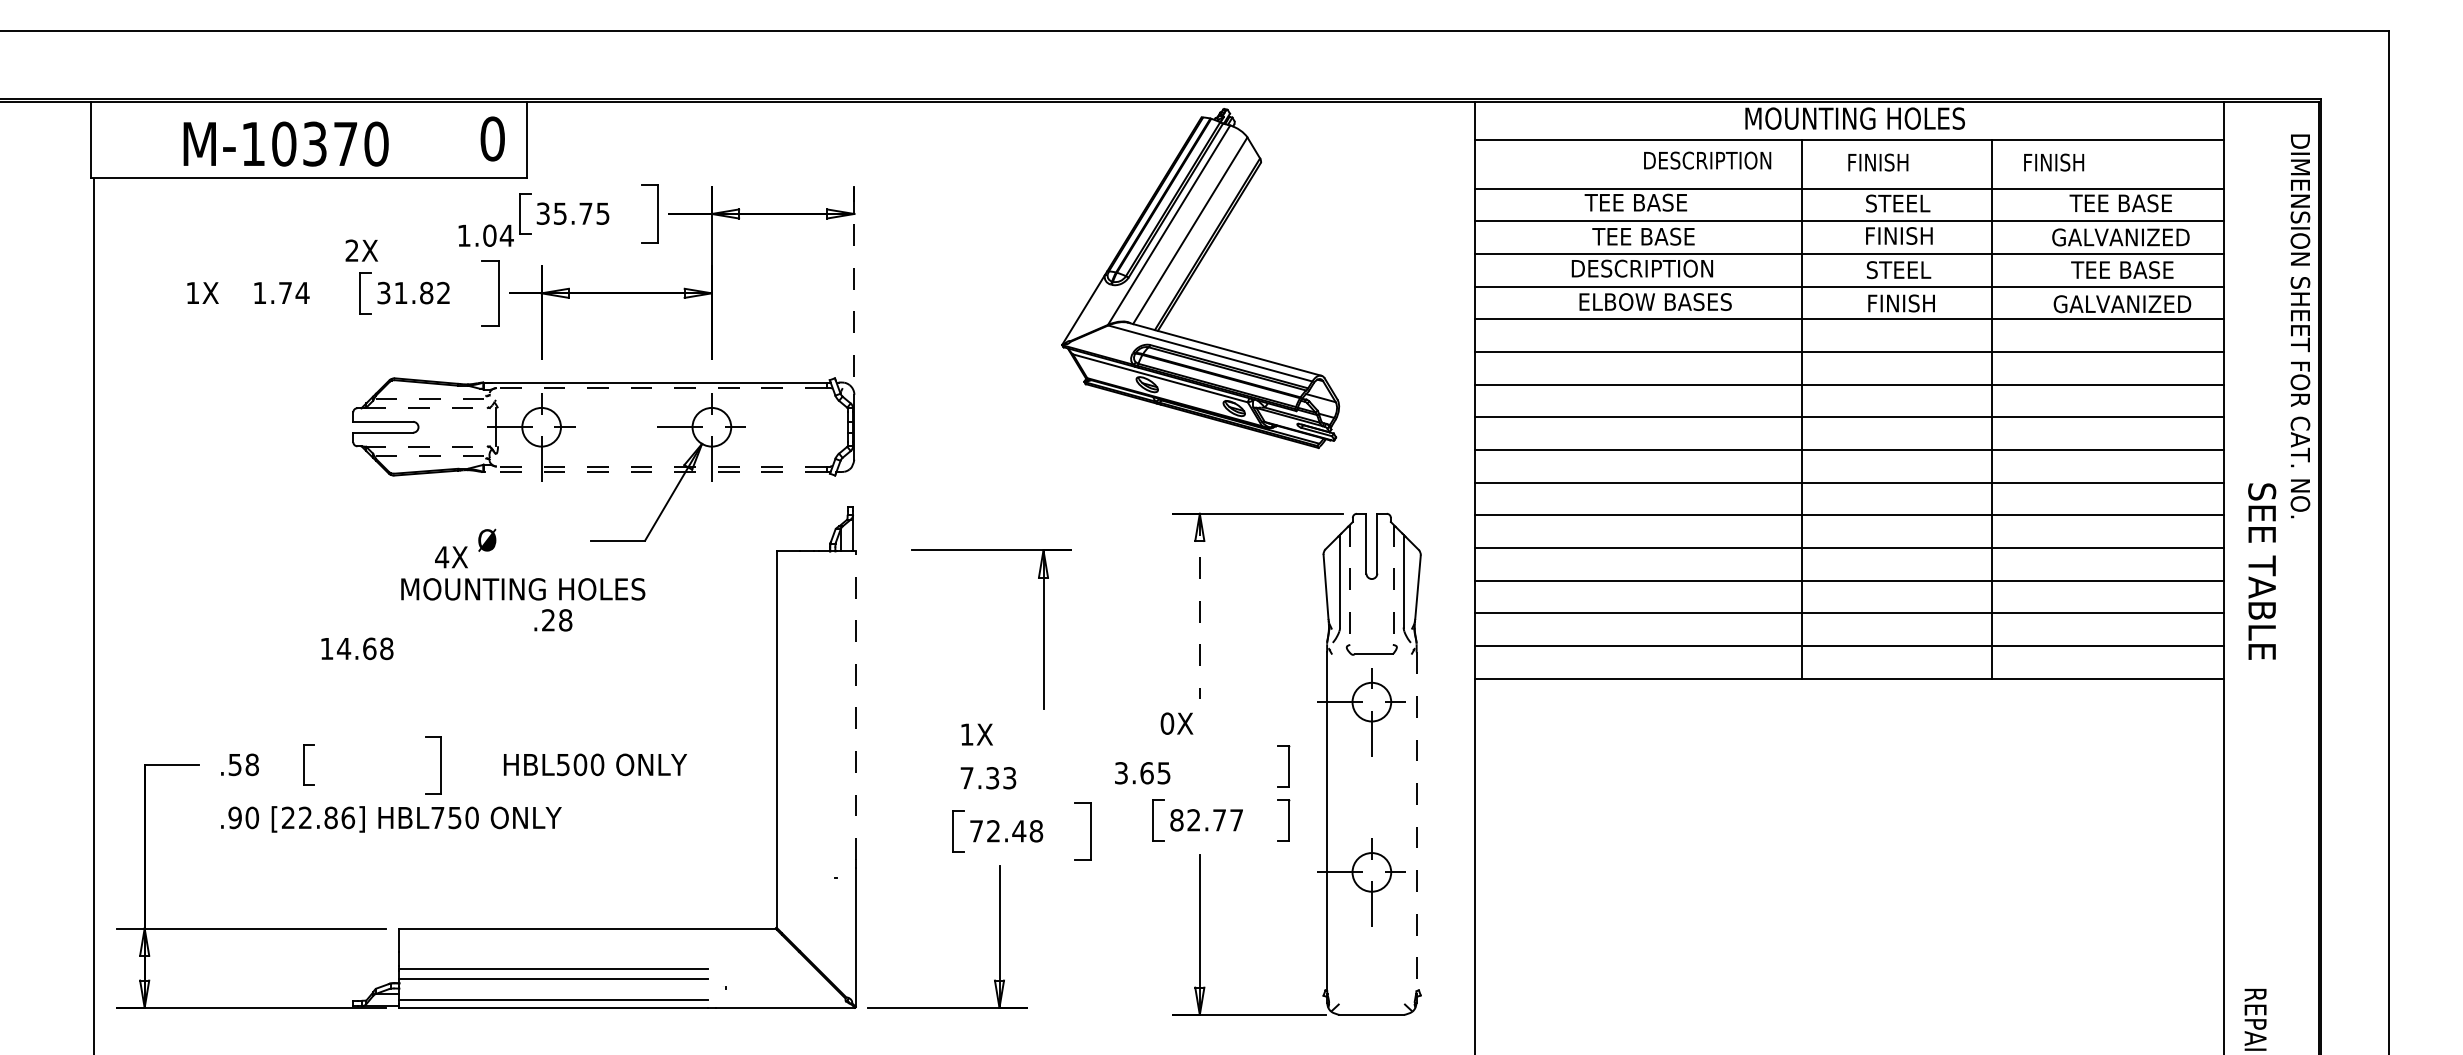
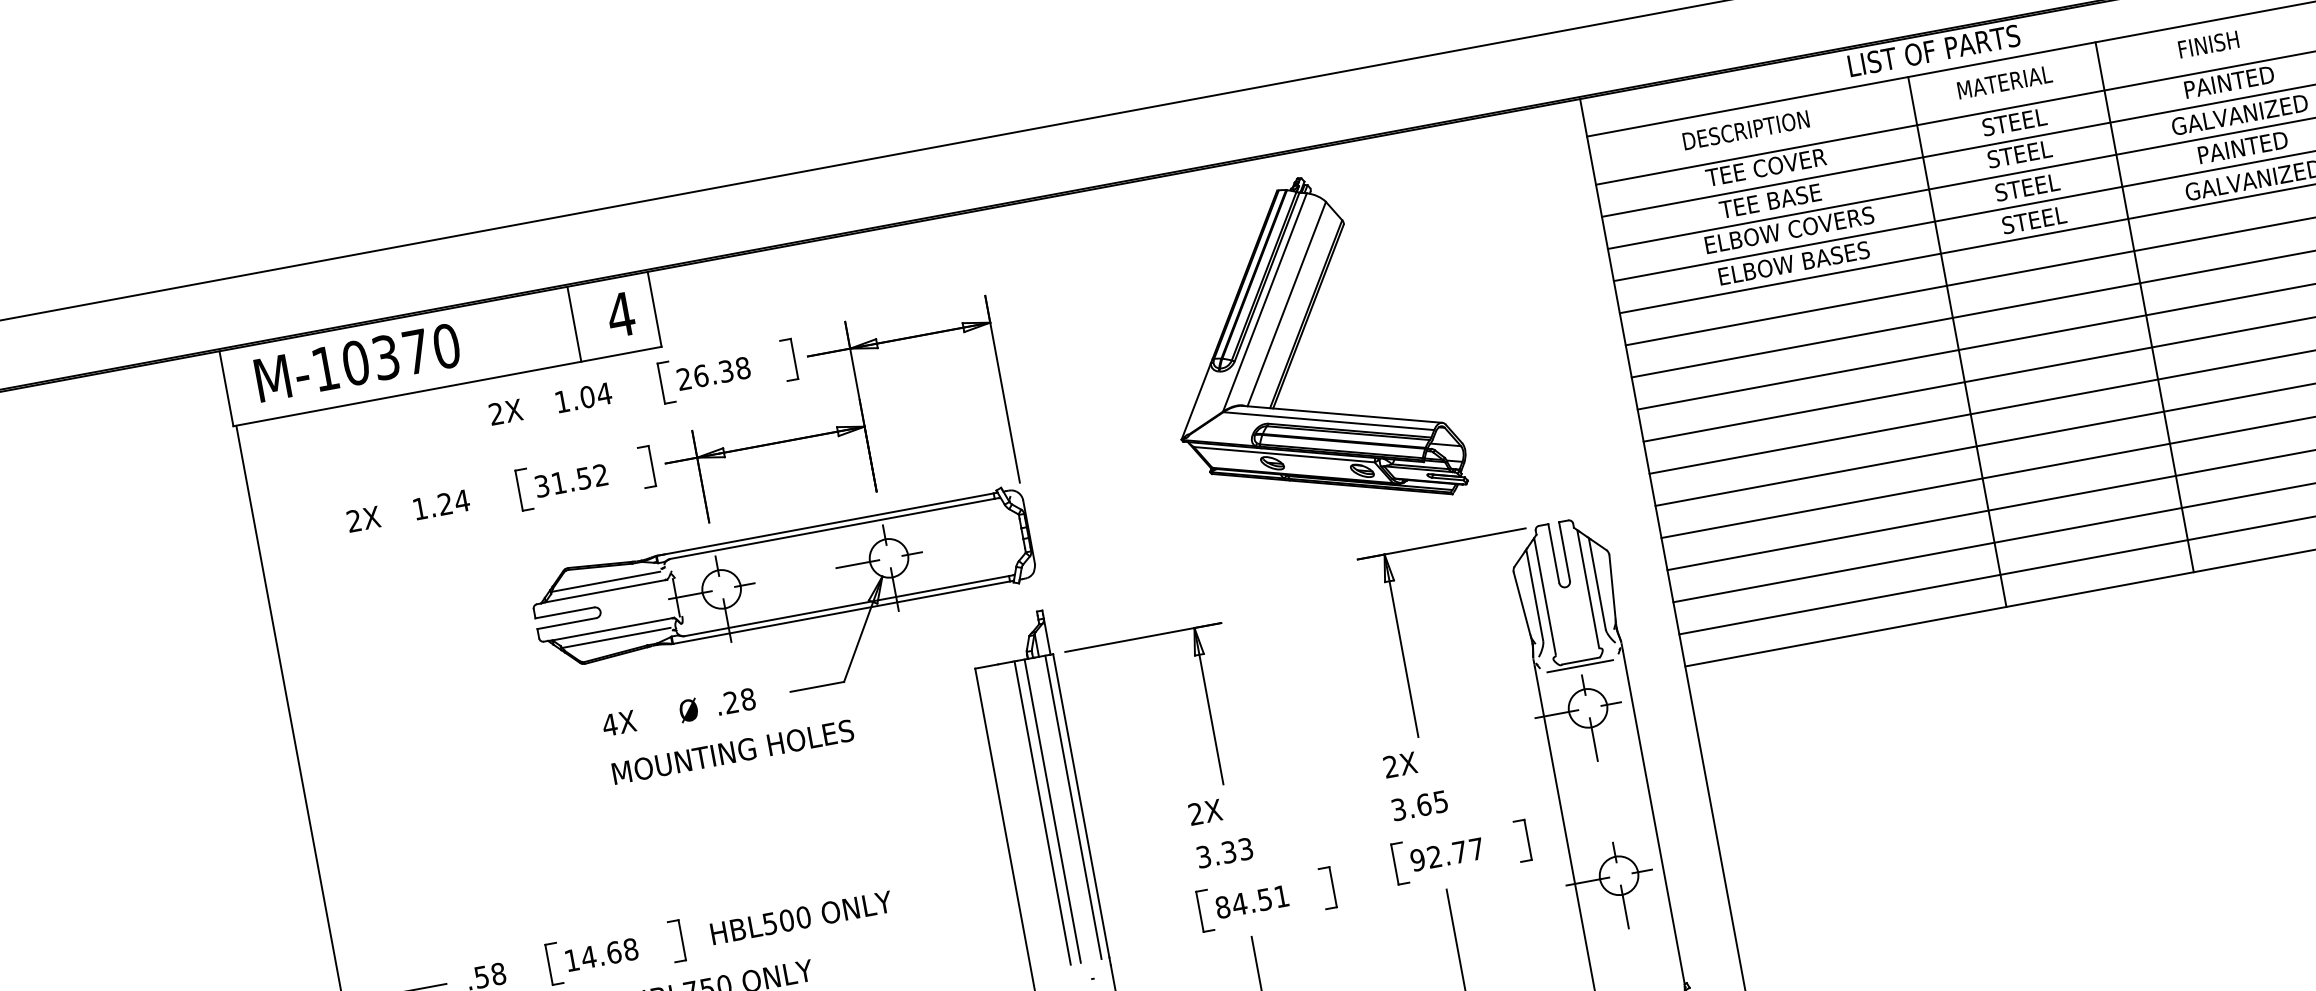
text: (1856, 118) -> (1958, 46), MOUNTING HOLES -> LIST OF PARTS
text: (492, 138) -> (620, 314), 0 -> 4
line: (445, 139) -> (574, 323), added
text: (285, 143) -> (357, 362), moved
text: (1707, 160) -> (1745, 130), moved
text: (1896, 162) -> (2005, 82), FINISH -> MATERIAL
text: (2054, 162) -> (2209, 44), moved
text: (1669, 202) -> (1789, 162), TEE BASE -> TEE COVER
text: (2120, 203) -> (2233, 81), TEE BASE -> PAINTED
text: (572, 213) -> (713, 373), 35.75 -> 26.38
part: (649, 213) -> (788, 359), size x0.71
text: (485, 235) -> (583, 397), moved
text: (1898, 235) -> (2020, 153), FINISH -> STEEL
text: (361, 250) -> (505, 412), moved
text: (1658, 268) -> (1790, 229), DESCRIPTION -> ELBOW COVERS
text: (2122, 270) -> (2247, 147), TEE BASE -> PAINTED
part: (1194, 273) -> (1298, 345), moved
line: (854, 281) -> (1002, 389), dashed -> solid
text: (192, 292) -> (353, 520), 1X -> 2X
text: (285, 292) -> (445, 503), 1.74 -> 1.24
text: (426, 292) -> (583, 477), 31.82 -> 31.52
part: (490, 293) -> (646, 467), size x0.62
text: (1900, 303) -> (2035, 220), FINISH -> STEEL
line: (661, 387) -> (832, 528), dashed -> solid
line: (428, 398) -> (605, 581), dashed -> solid
line: (426, 407) -> (604, 590), dashed -> solid
line: (426, 446) -> (611, 629), dashed -> solid
line: (428, 455) -> (615, 637), dashed -> solid
line: (661, 466) -> (846, 606), dashed -> solid
line: (655, 472) -> (841, 613), dashed -> solid
text: (451, 557) -> (619, 723), moved
line: (1349, 584) -> (1544, 596), dashed -> solid
line: (1393, 584) -> (1587, 588), dashed -> solid
line: (1199, 606) -> (1401, 645), dashed -> solid
text: (553, 620) -> (736, 701), moved
part: (1043, 629) -> (1208, 705), moved
text: (357, 648) -> (602, 954), moved
line: (1371, 659) -> (1579, 666), added
line: (816, 705) -> (1042, 812), added
line: (826, 705) -> (1052, 811), added
line: (847, 705) -> (1073, 807), added
line: (855, 705) -> (1080, 805), dashed -> solid
text: (1167, 723) -> (1391, 766), 0X -> 2X
text: (966, 734) -> (1195, 814), 1X -> 2X
part: (433, 764) -> (676, 940), size x0.71
text: (595, 764) -> (801, 917), moved
part: (1283, 766) -> (1512, 787), removed
text: (1142, 773) -> (1419, 806), moved
text: (966, 778) -> (1203, 857), 7.33 -> 3.33
text: (1176, 820) -> (1417, 860), 82.77 -> 92.77
line: (1416, 822) -> (1653, 818), dashed -> solid
text: (1006, 831) -> (1252, 902), 72.48 -> 84.51
part: (1083, 831) -> (1328, 888), size x0.71

